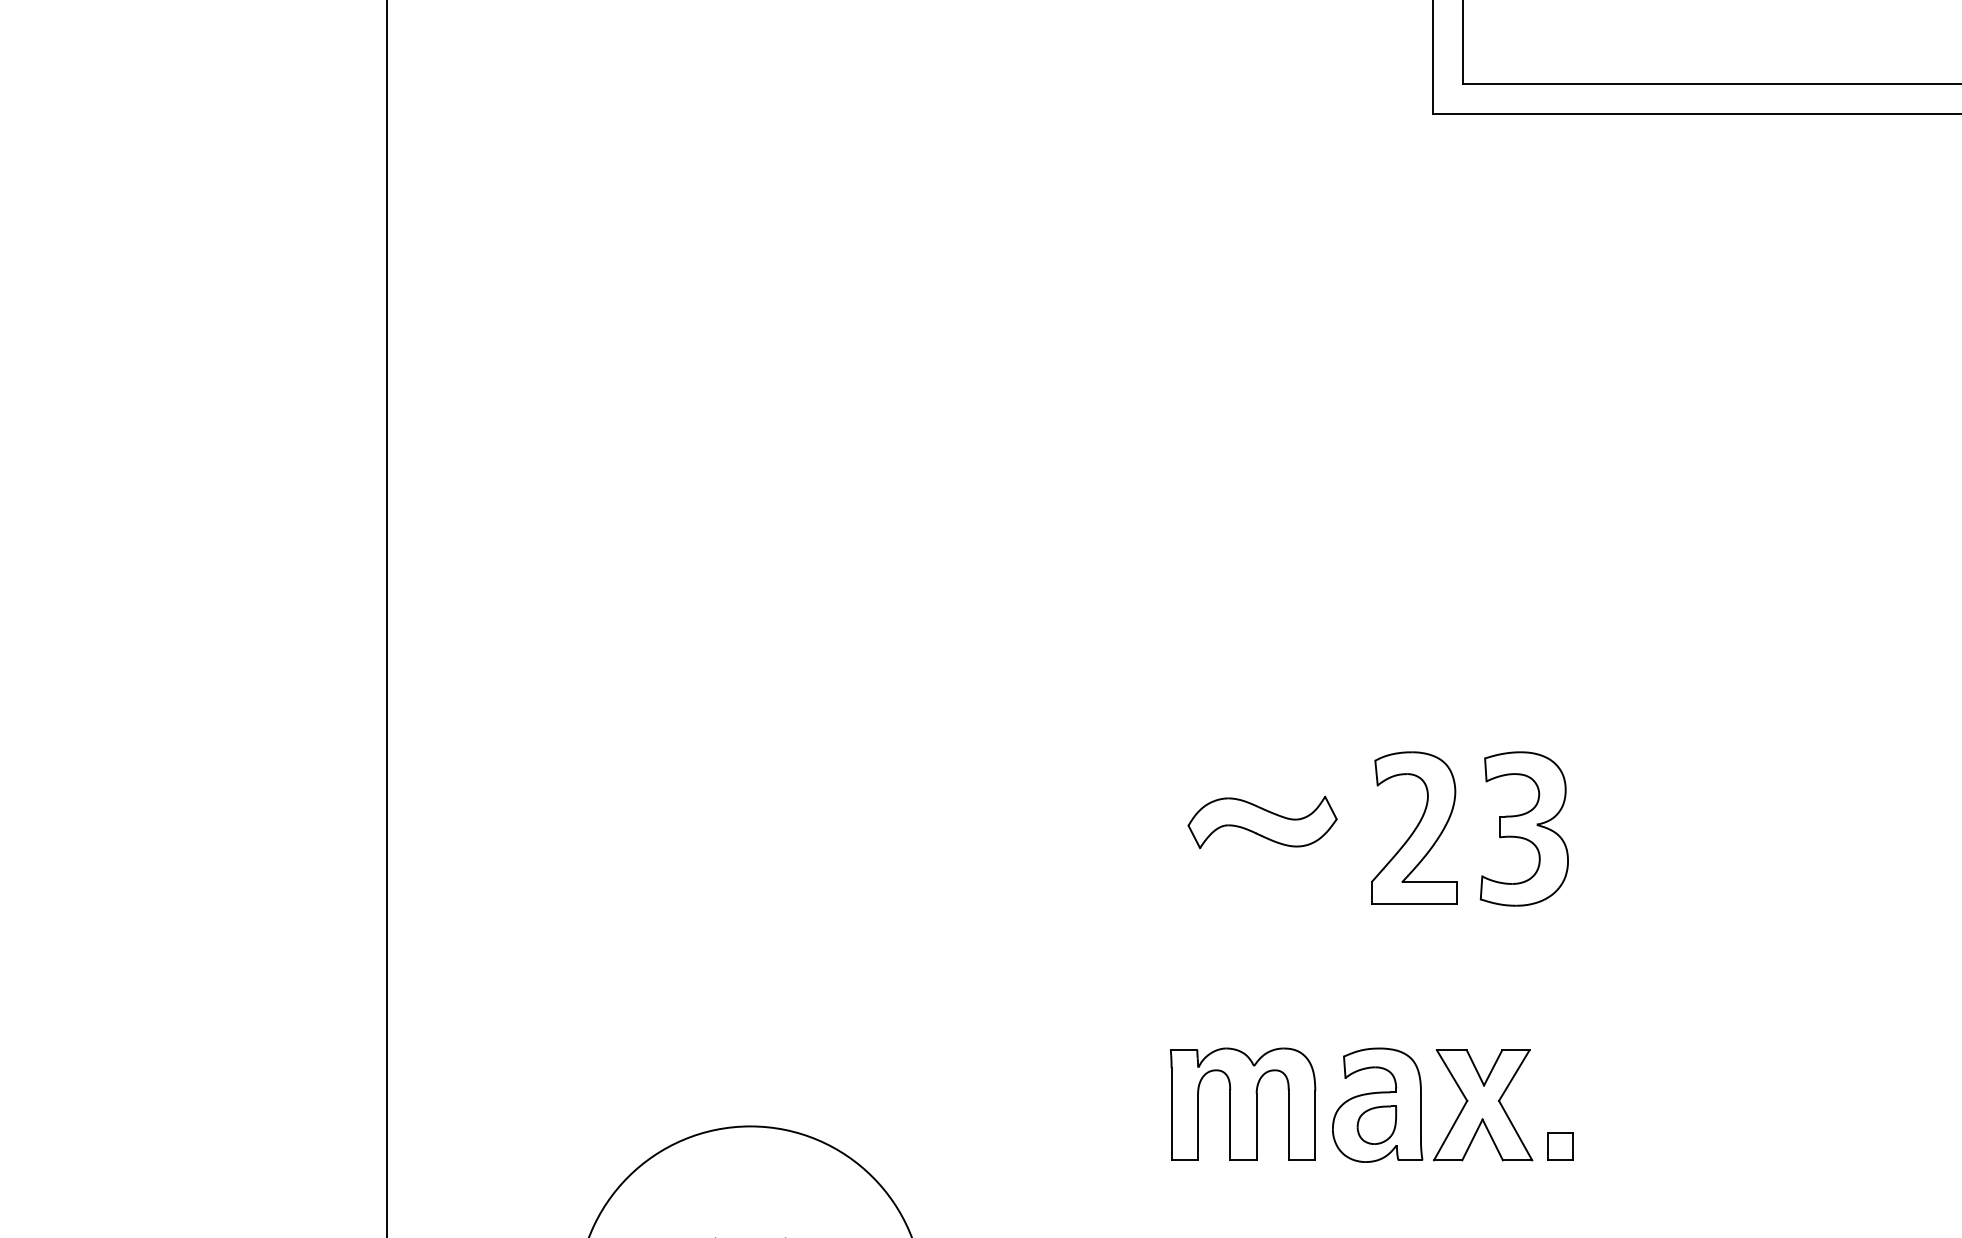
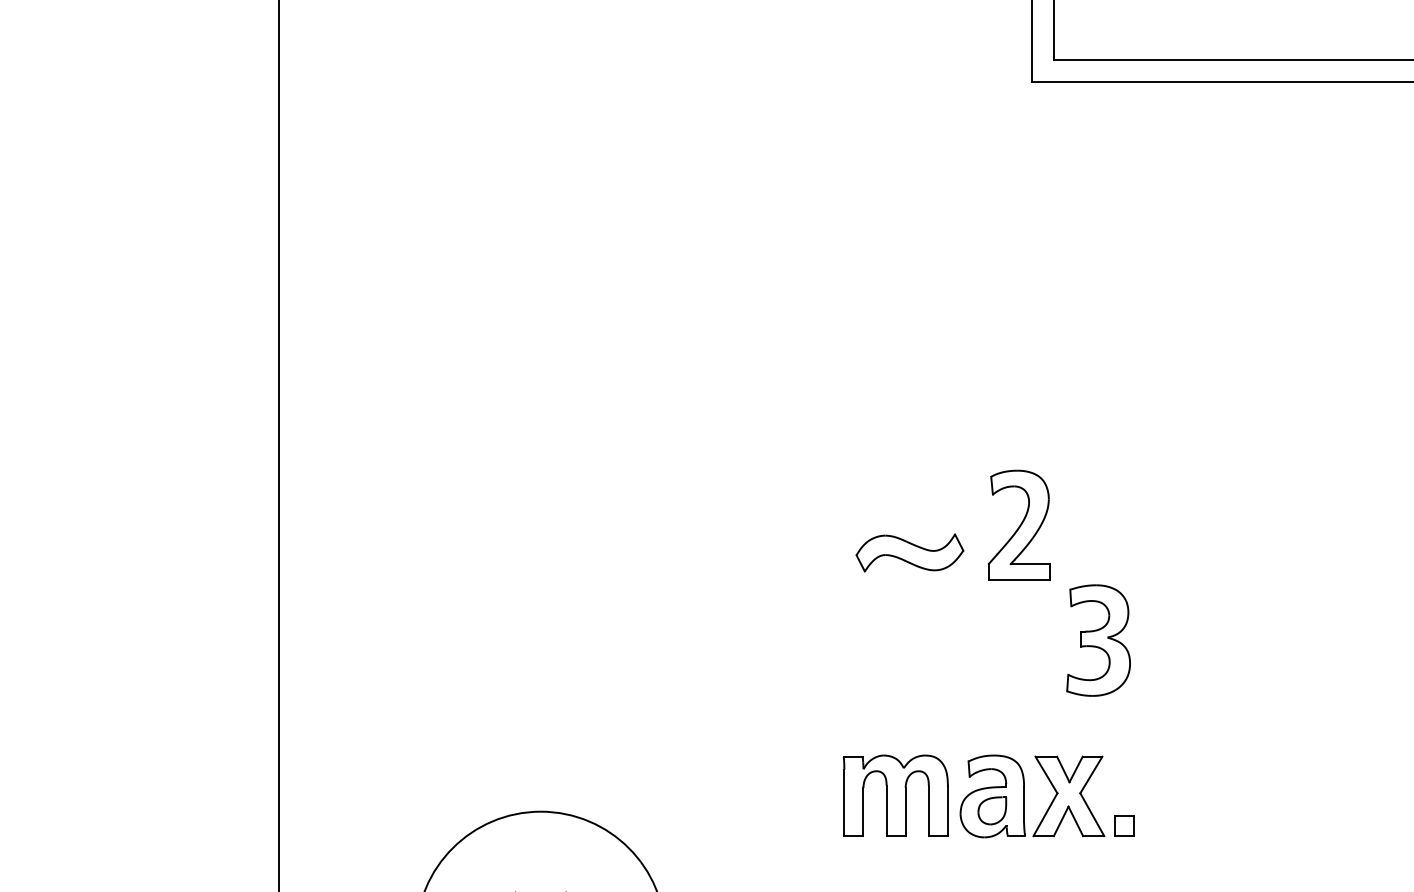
part: (1262, 822) -> (909, 553), moved
part: (1414, 827) -> (1019, 524), moved
part: (1523, 828) -> (1097, 640), moved

